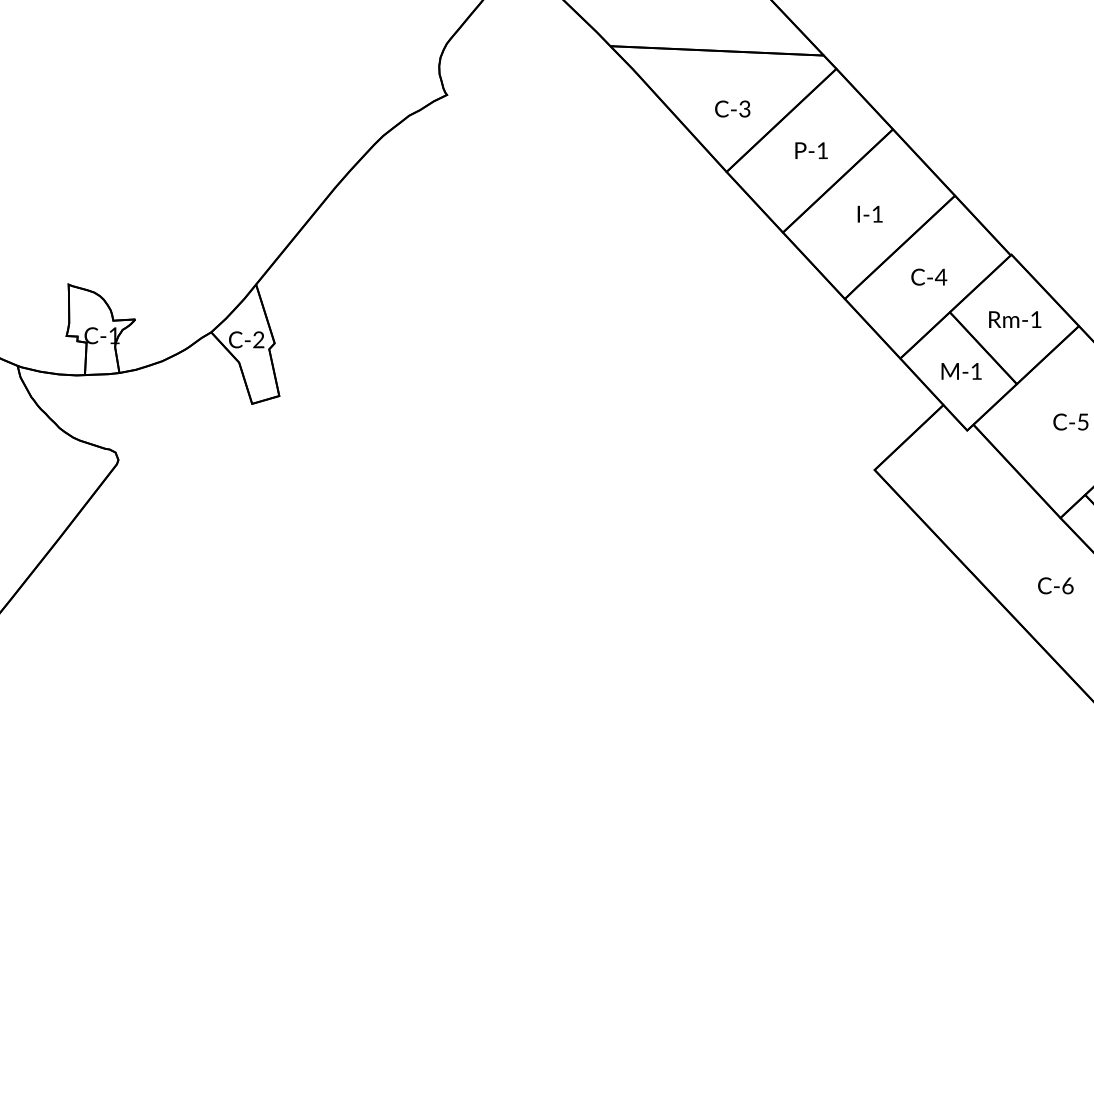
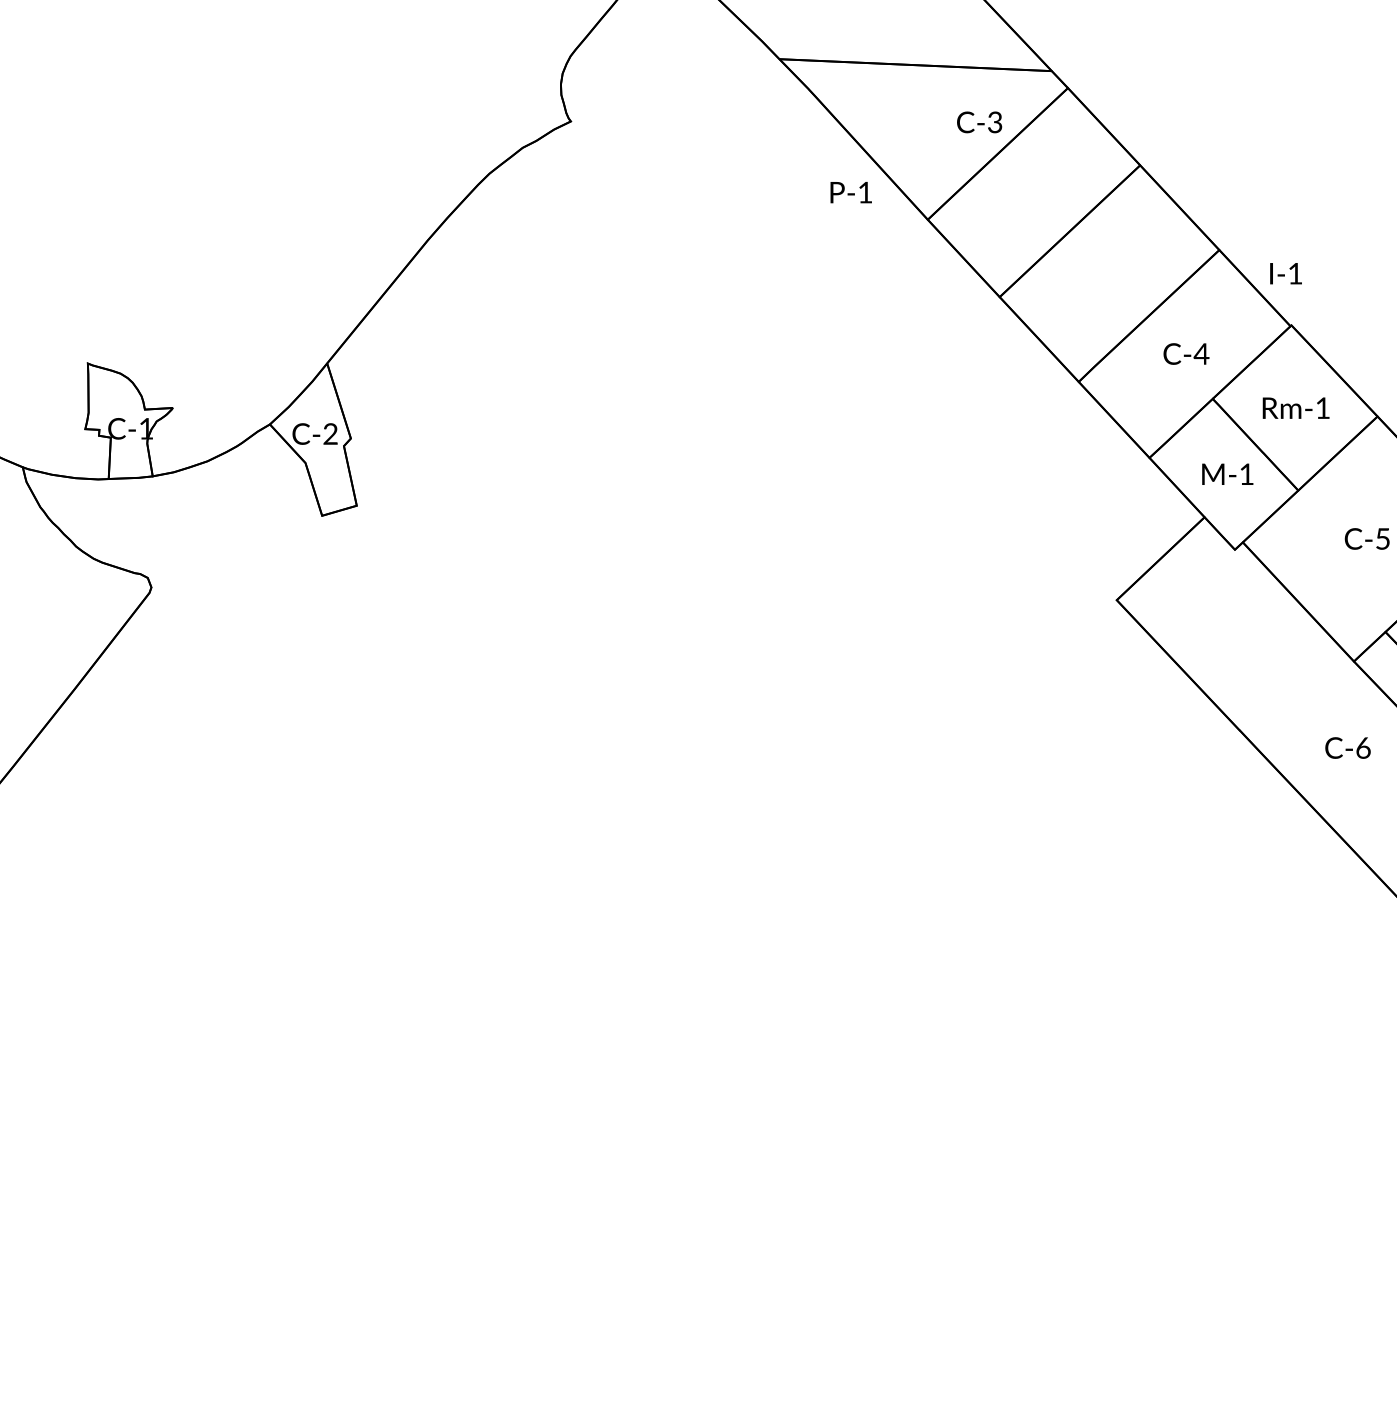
text: (732, 109) -> (979, 122), moved
text: (811, 150) -> (850, 192), moved
text: (869, 214) -> (1285, 273), moved

